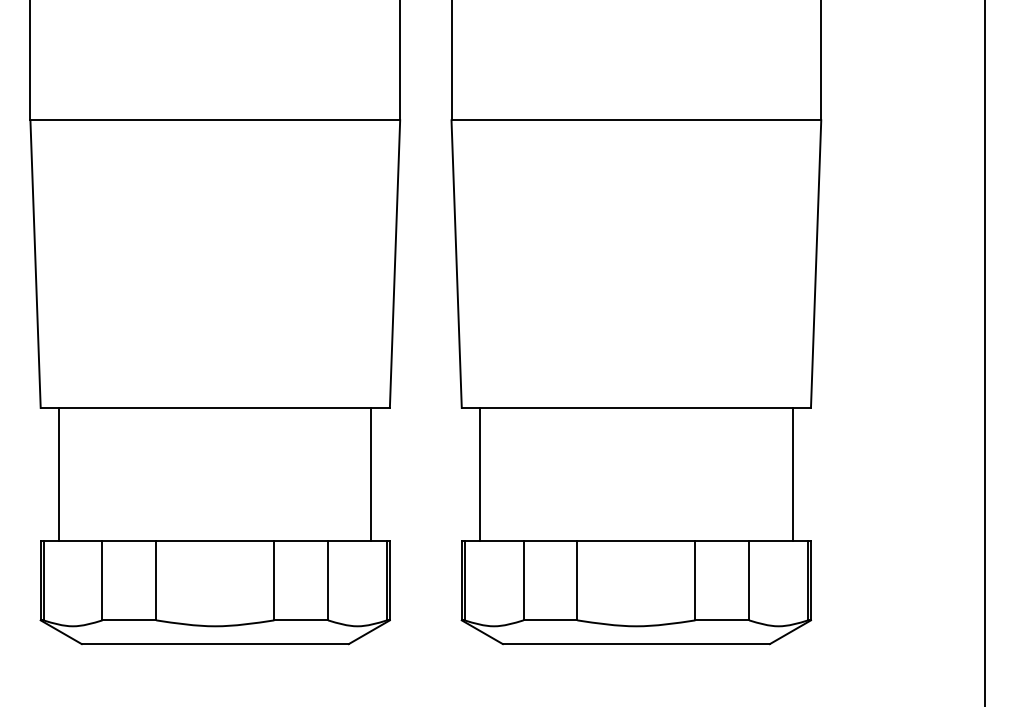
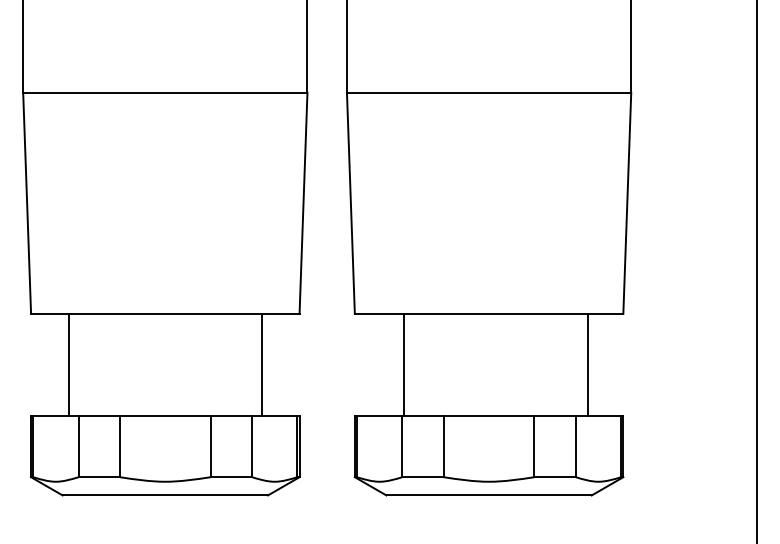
line: (59, 474) -> (69, 365), moved
line: (371, 474) -> (261, 365), moved
line: (480, 474) -> (403, 365), moved
line: (792, 474) -> (587, 365), moved

